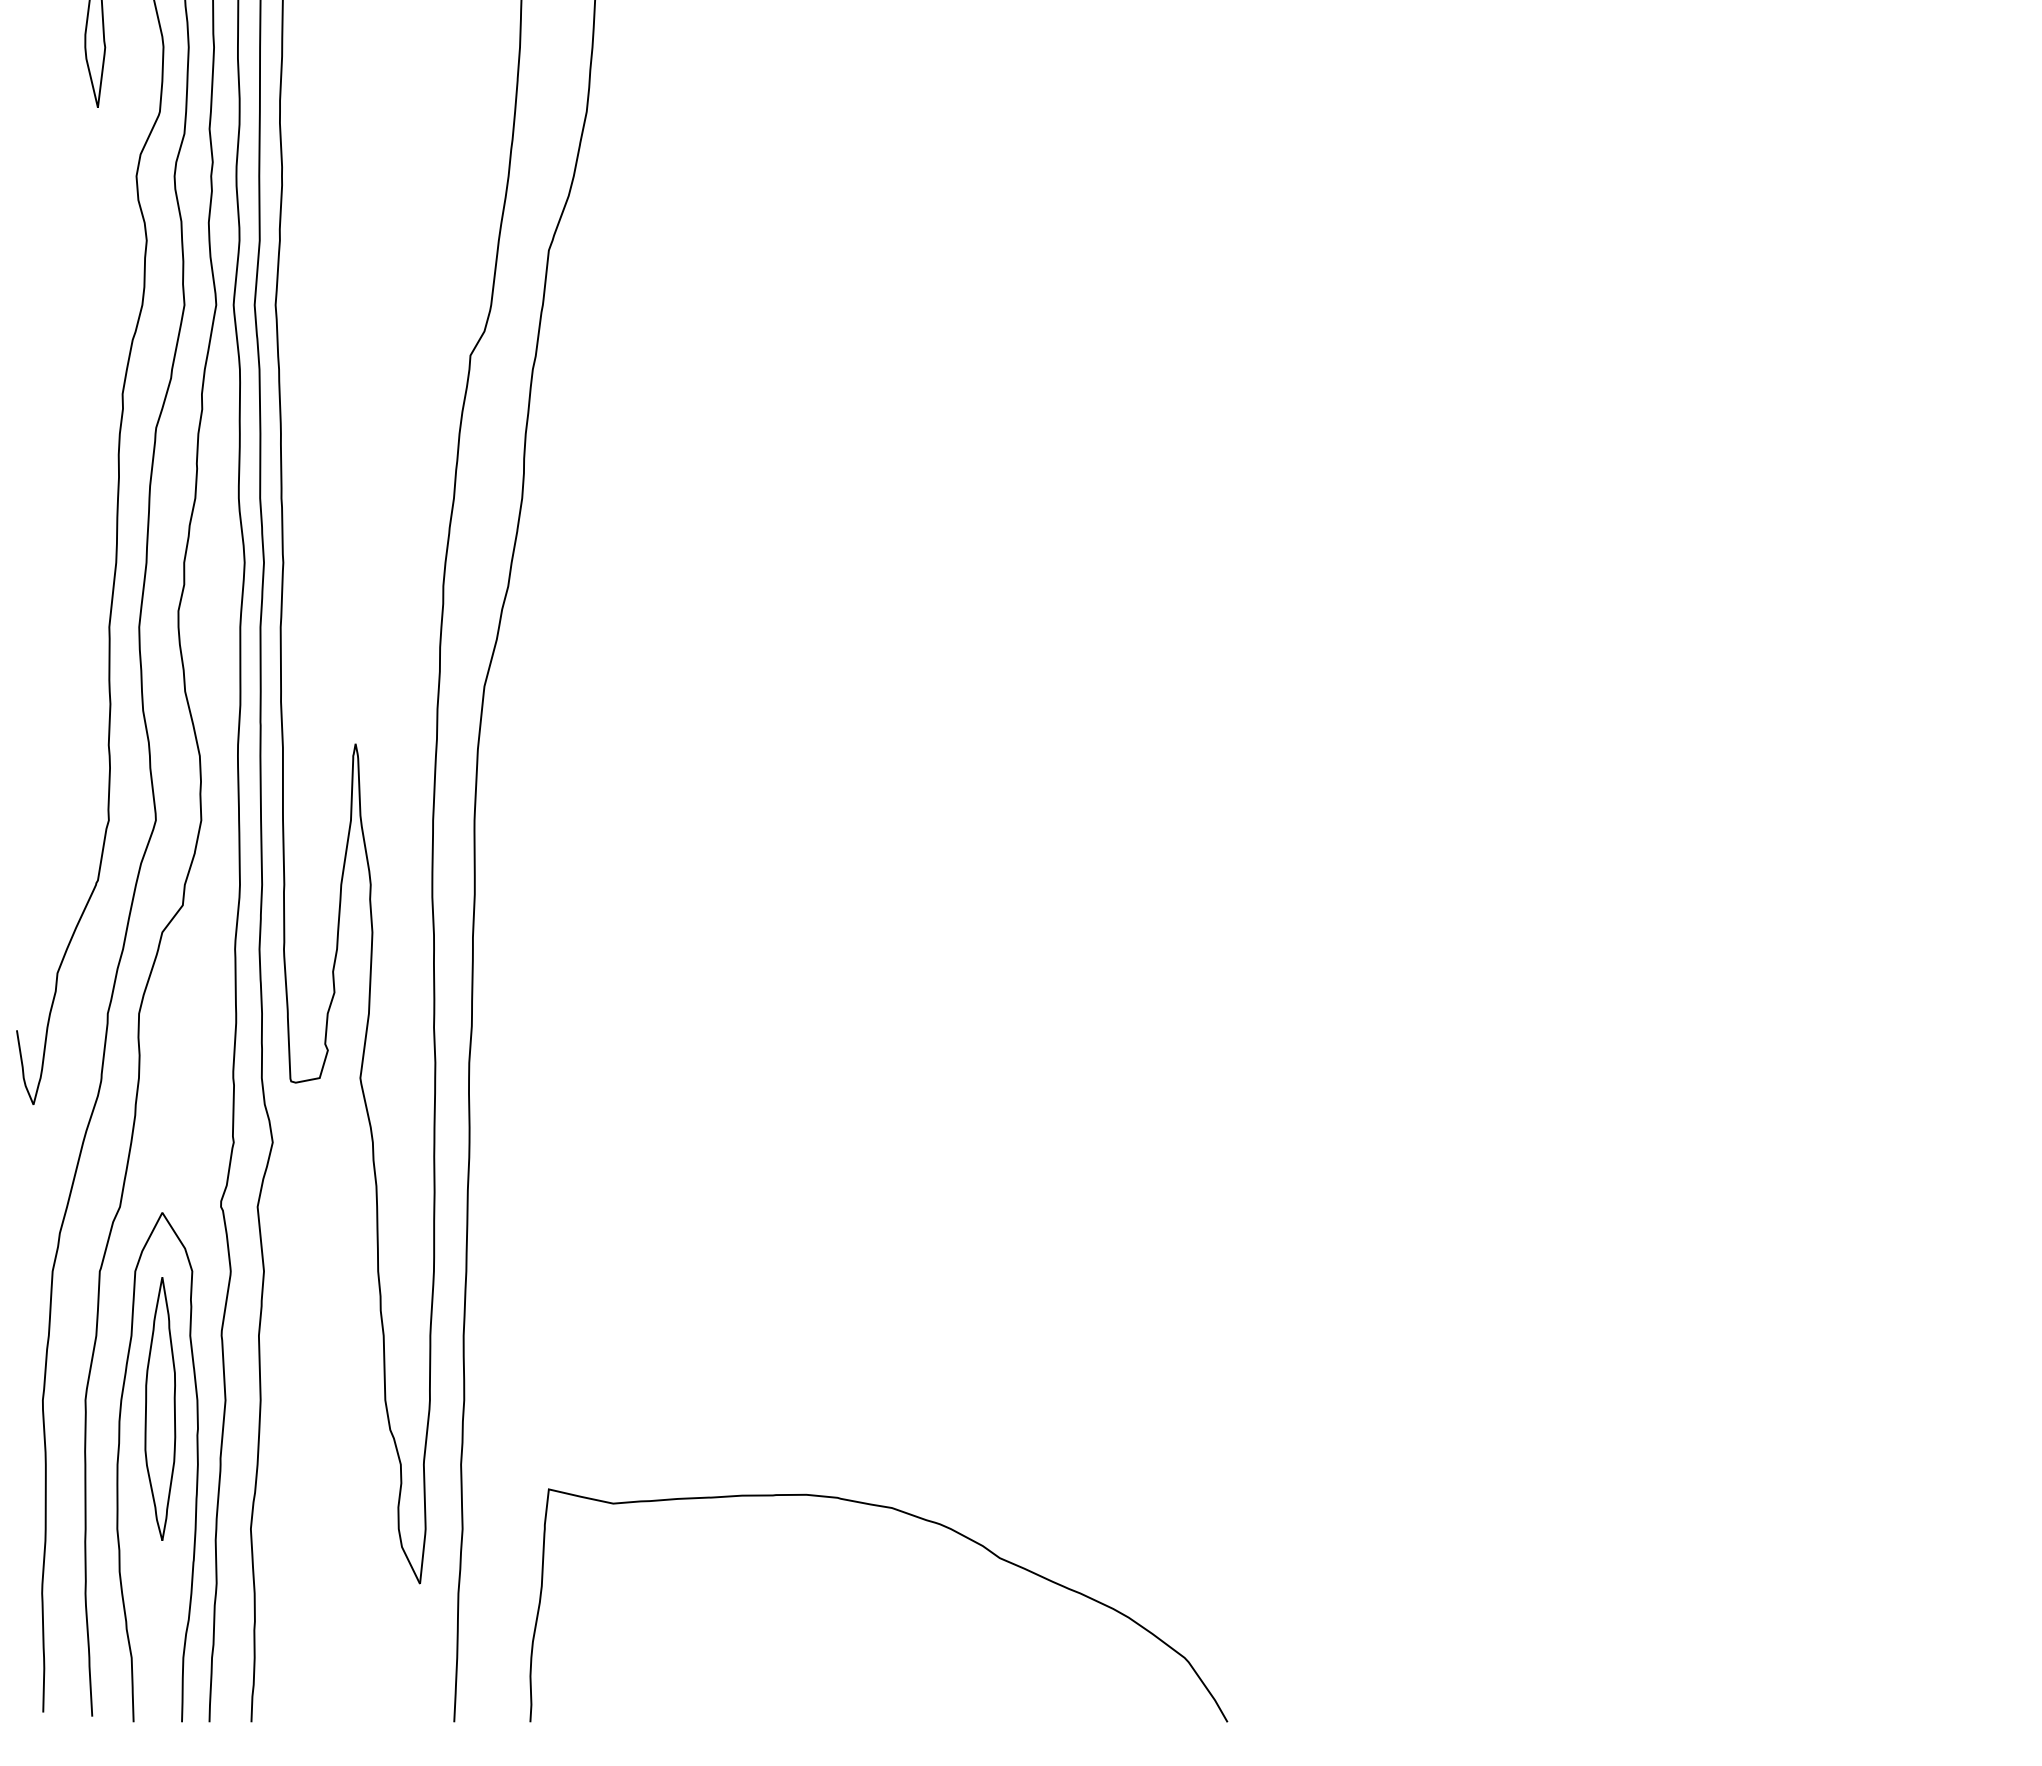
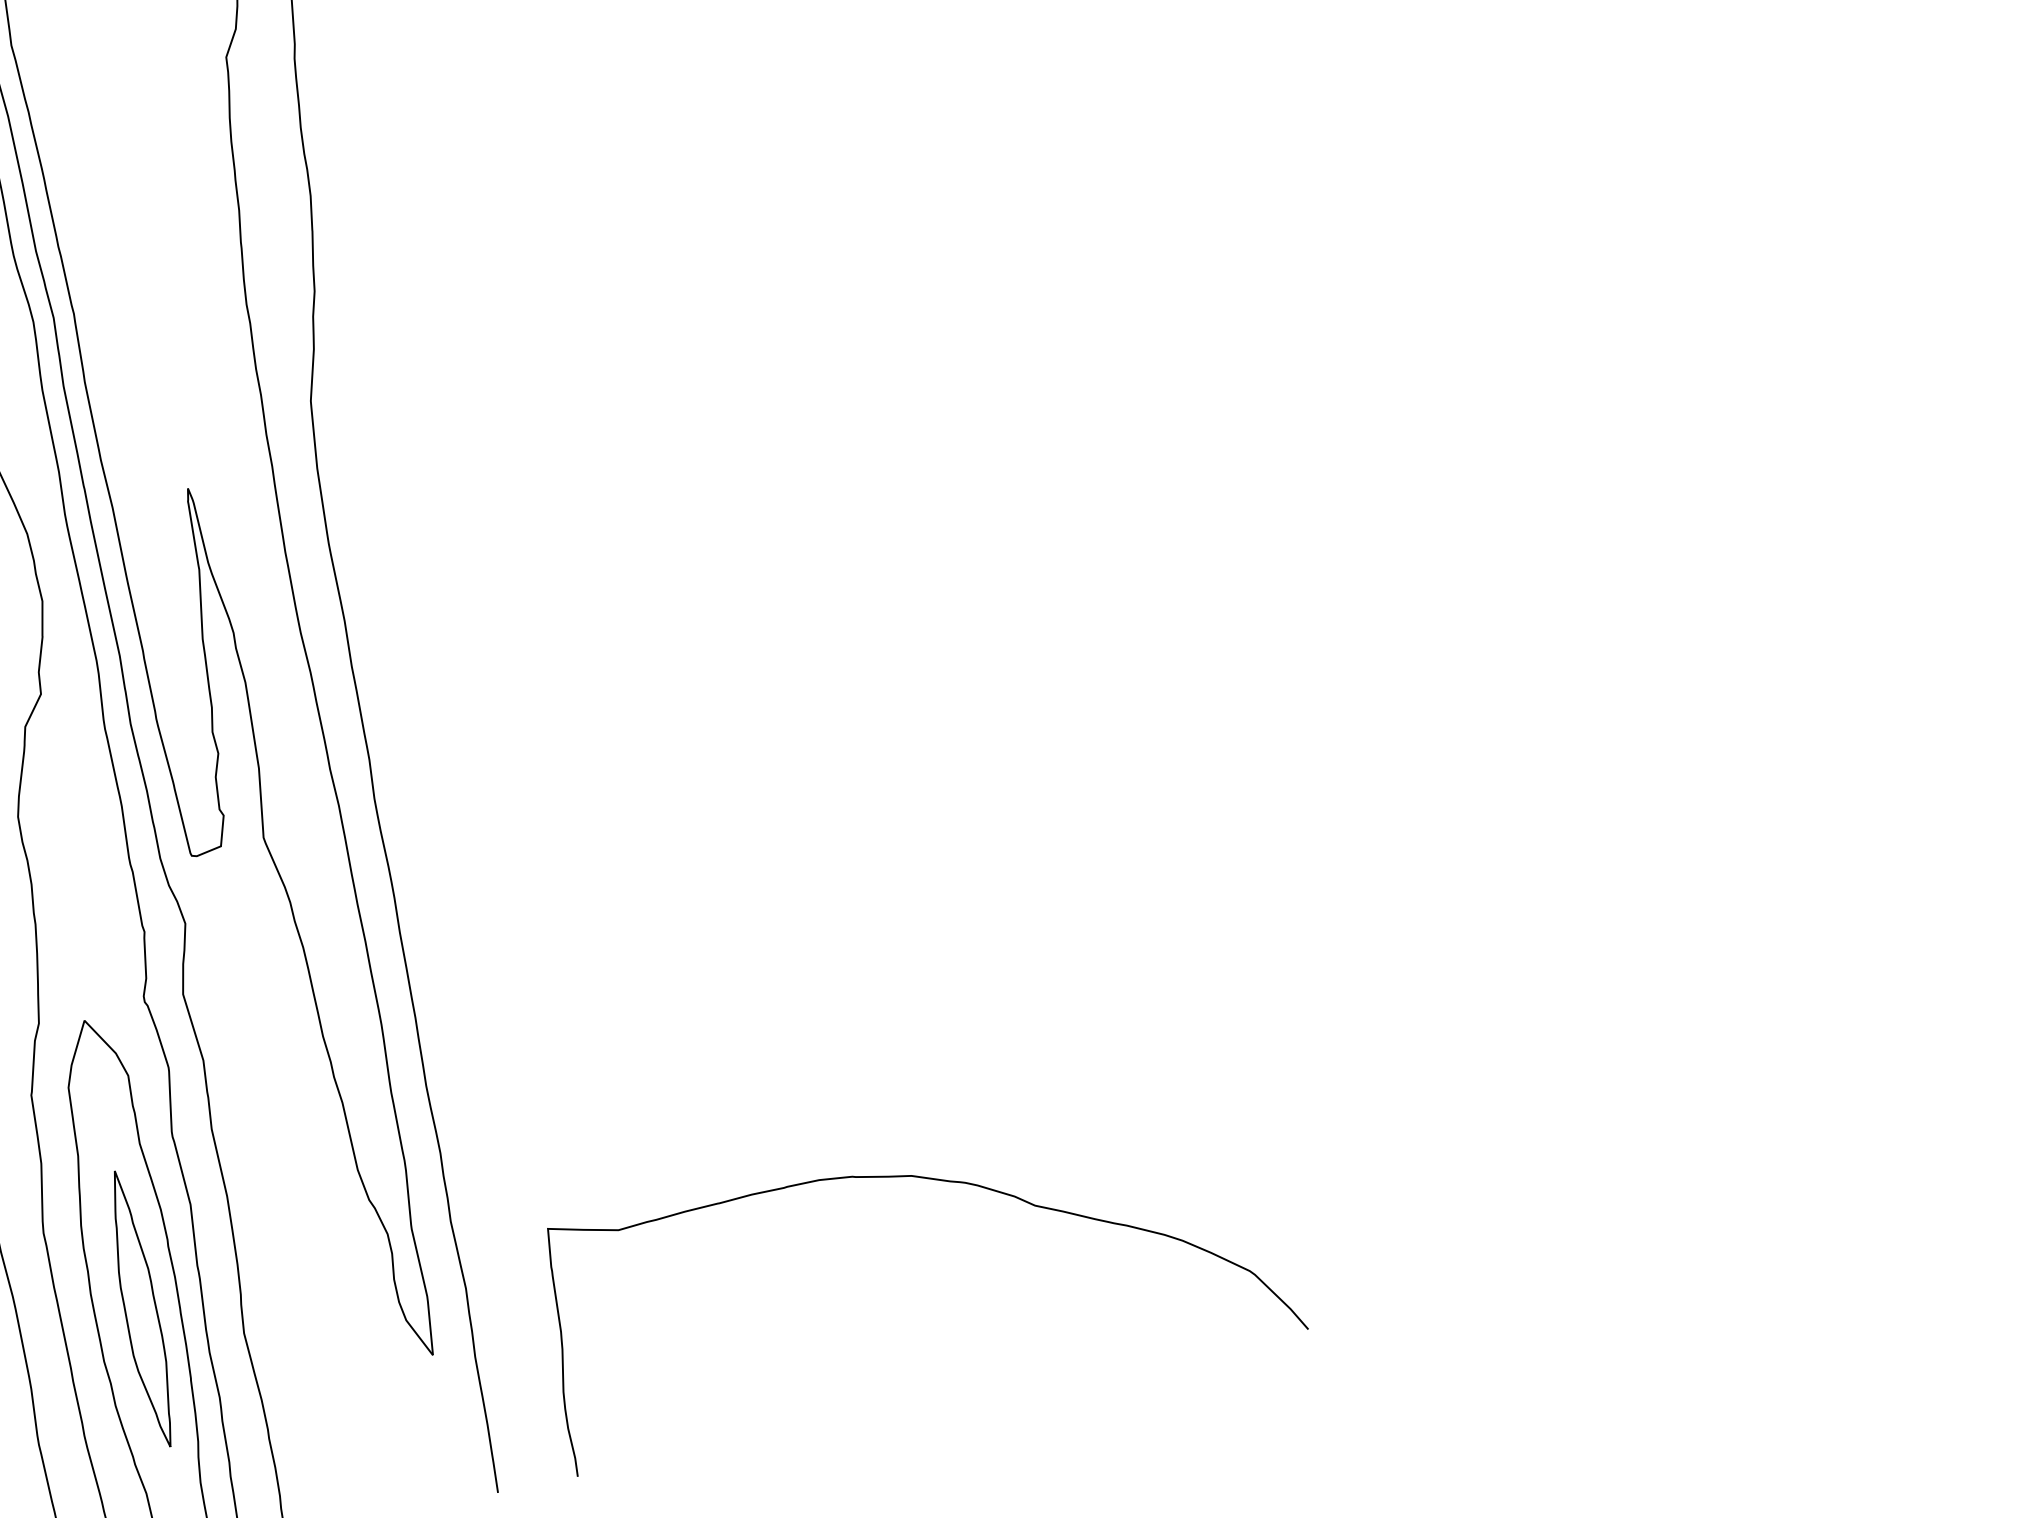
part: (160, 1408) -> (140, 1308), moved

